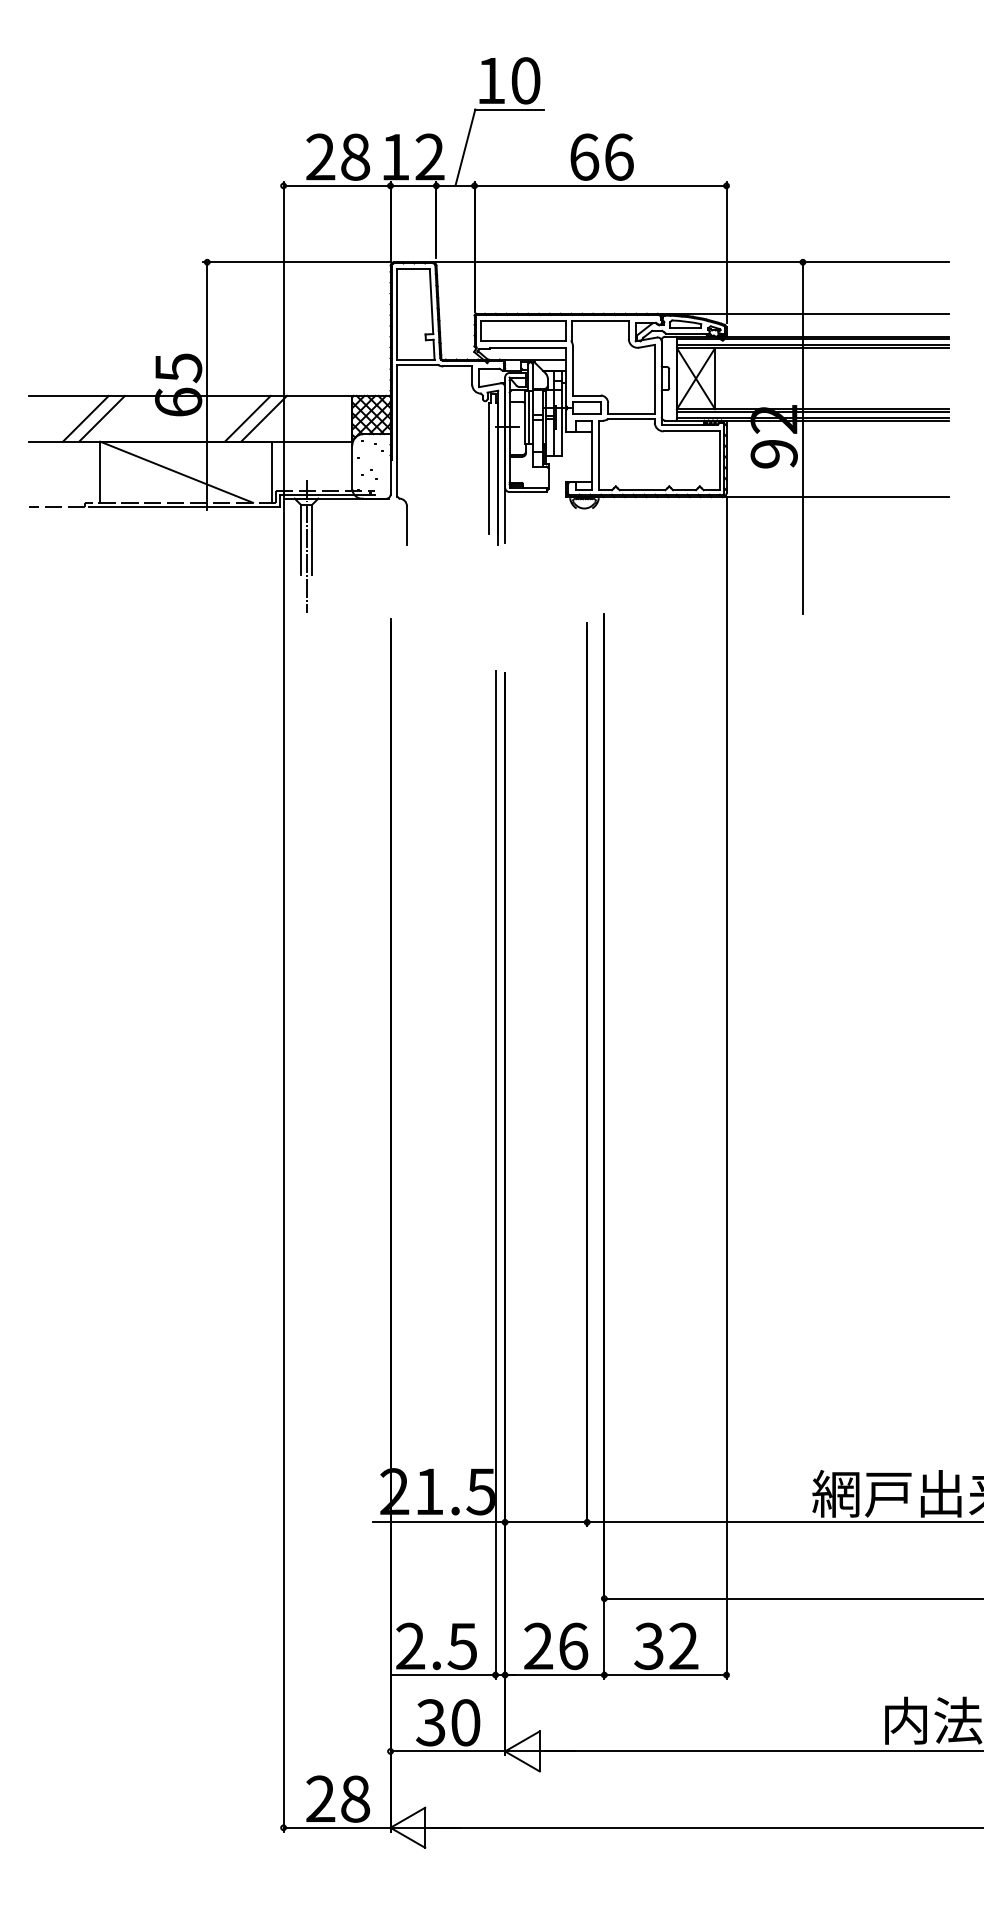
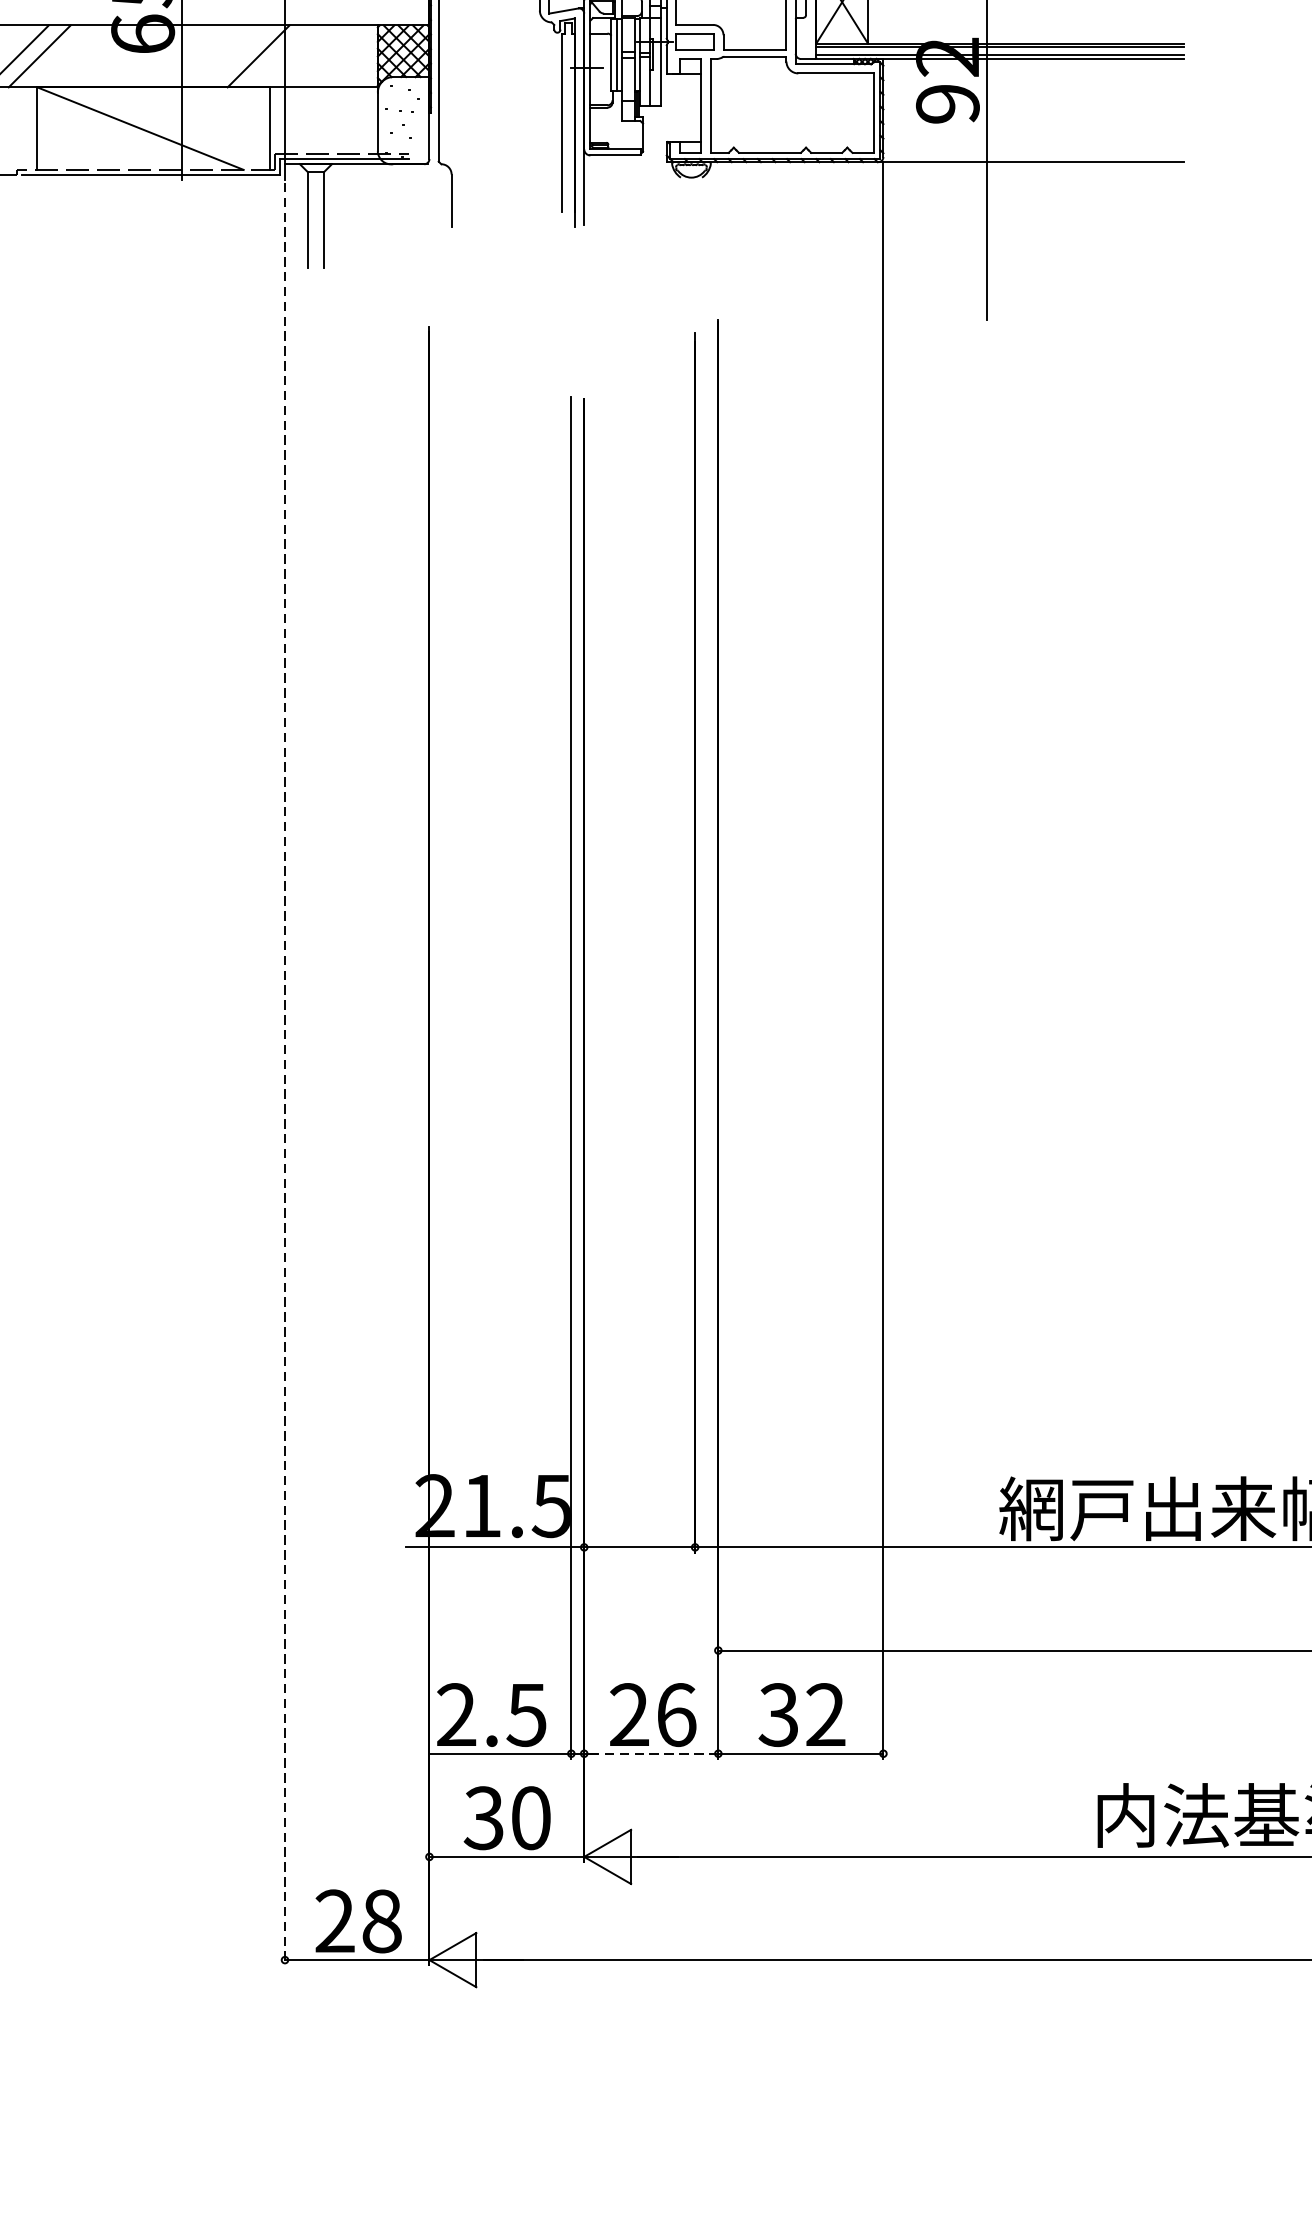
line: (247, 418) -> (236, 56), removed
line: (306, 546) -> (315, 228), removed
line: (283, 1171) -> (284, 1073), solid -> dashed
line: (554, 1675) -> (650, 1754), solid -> dashed

